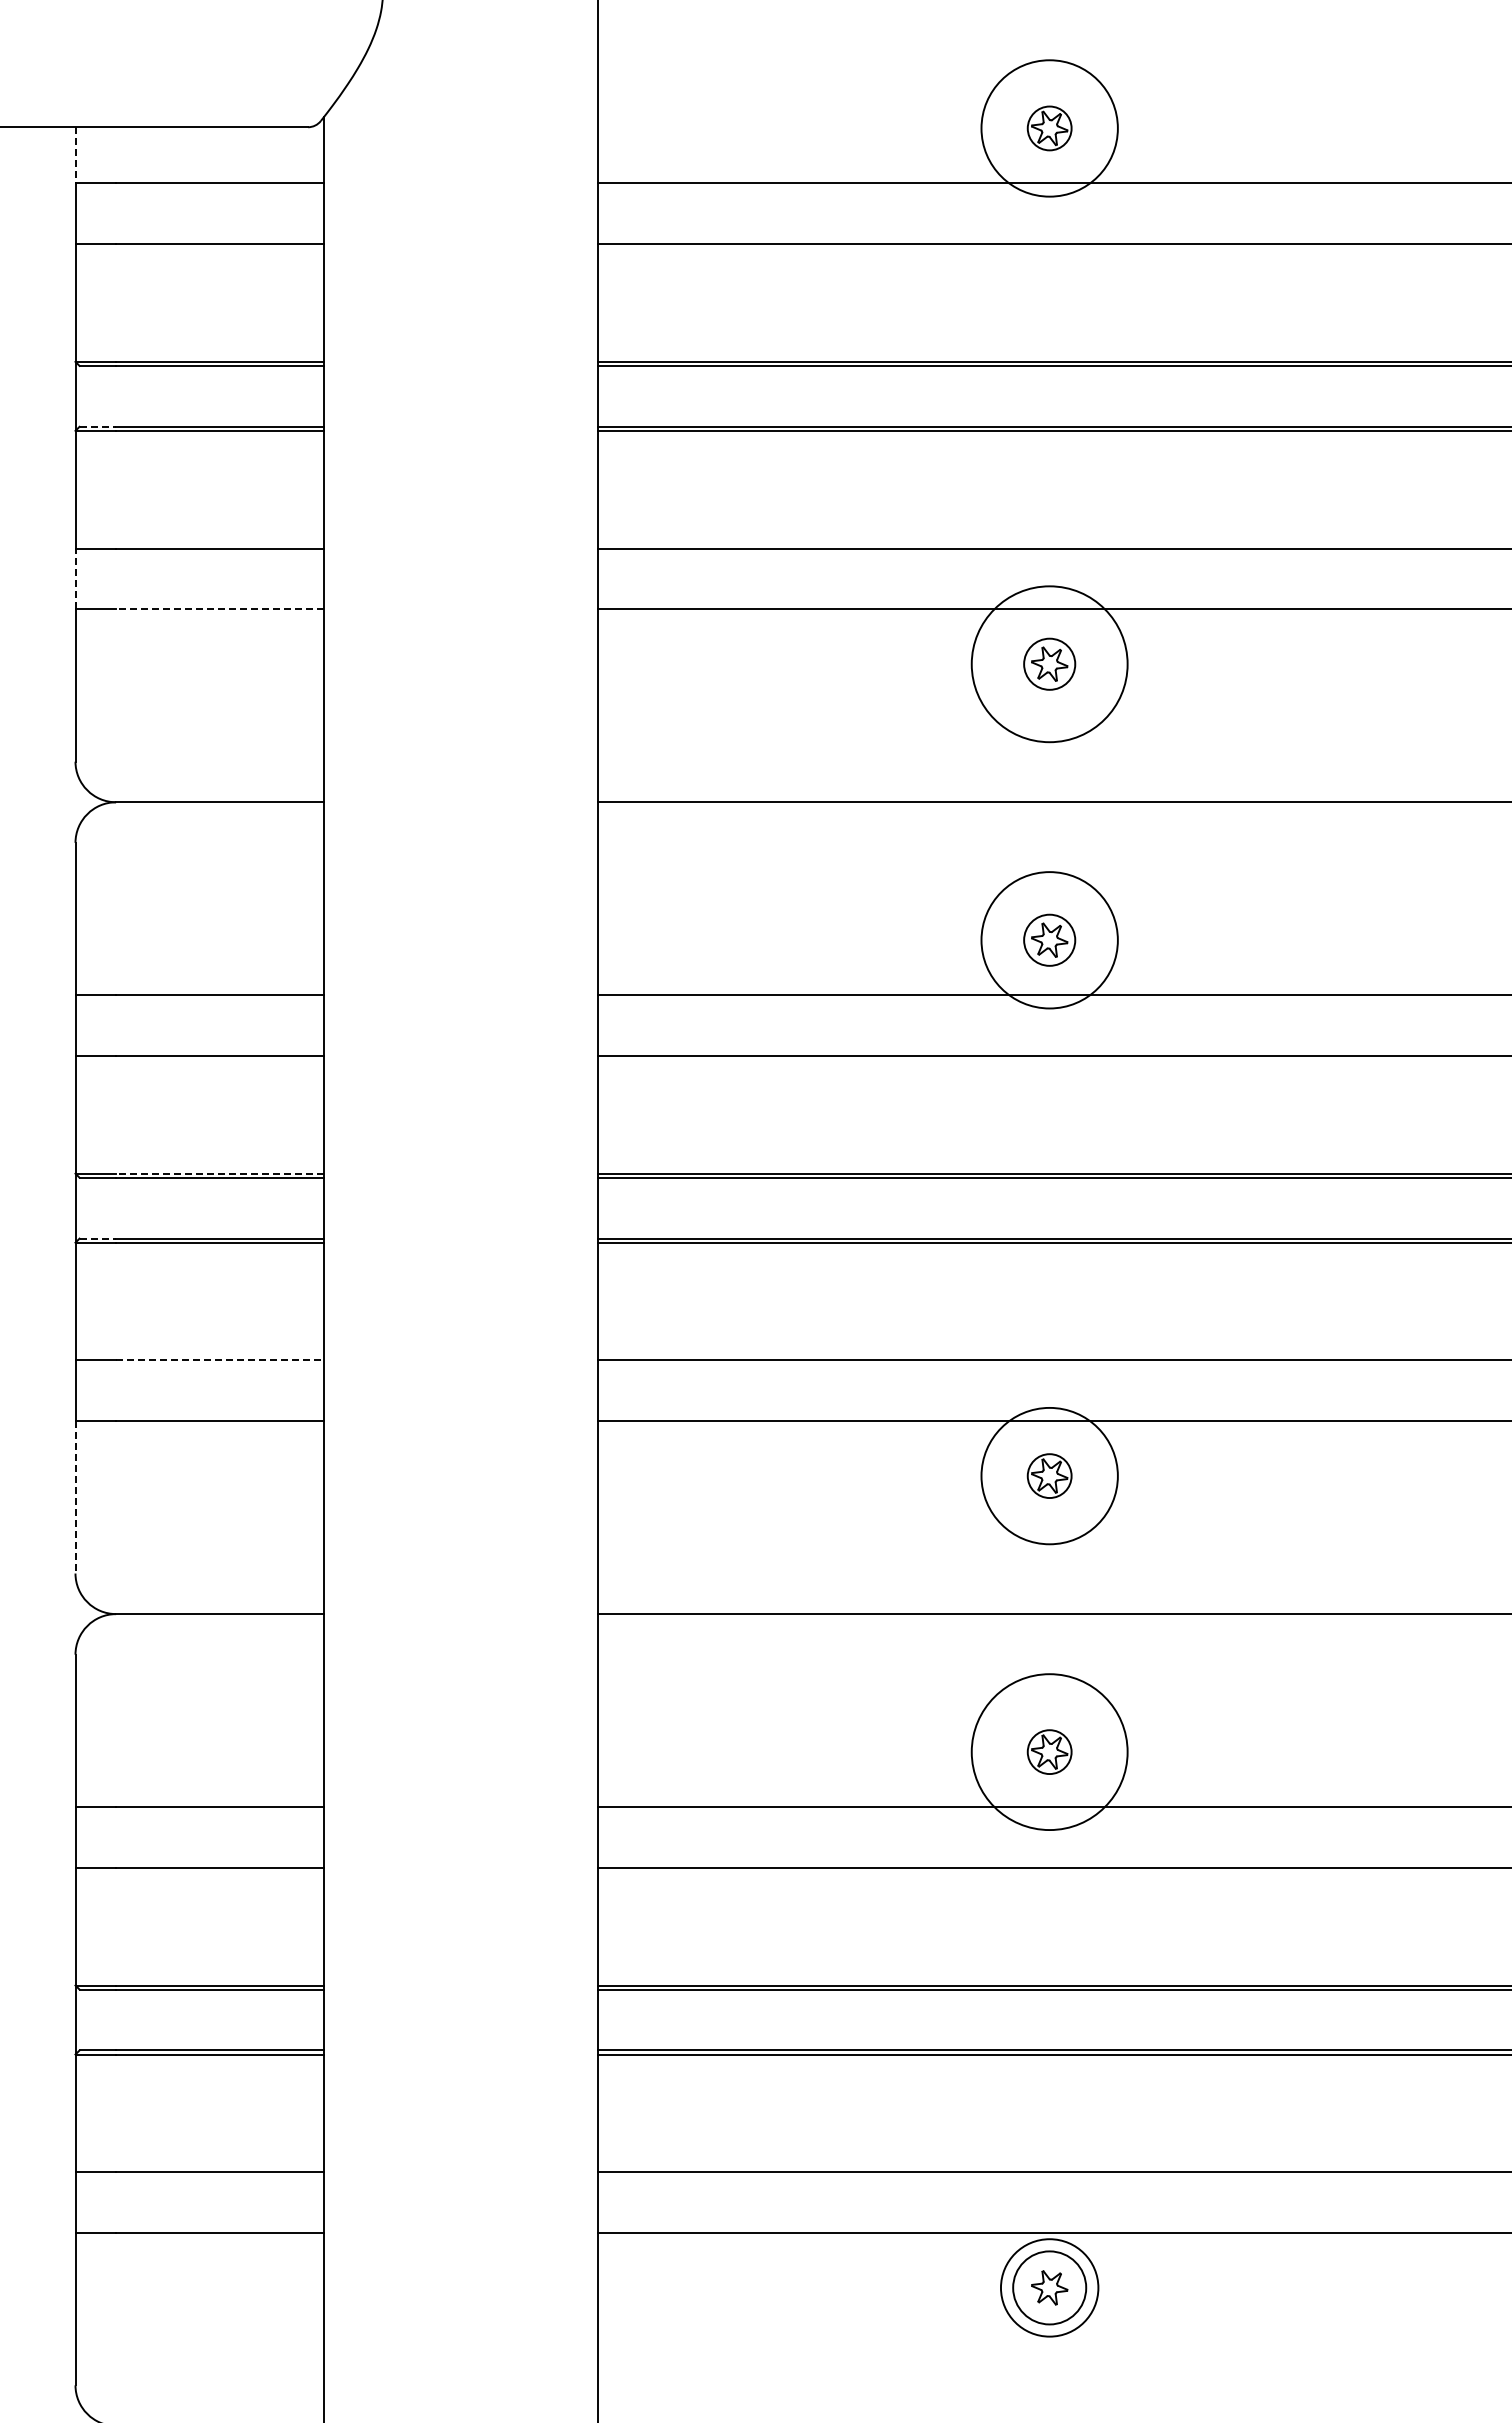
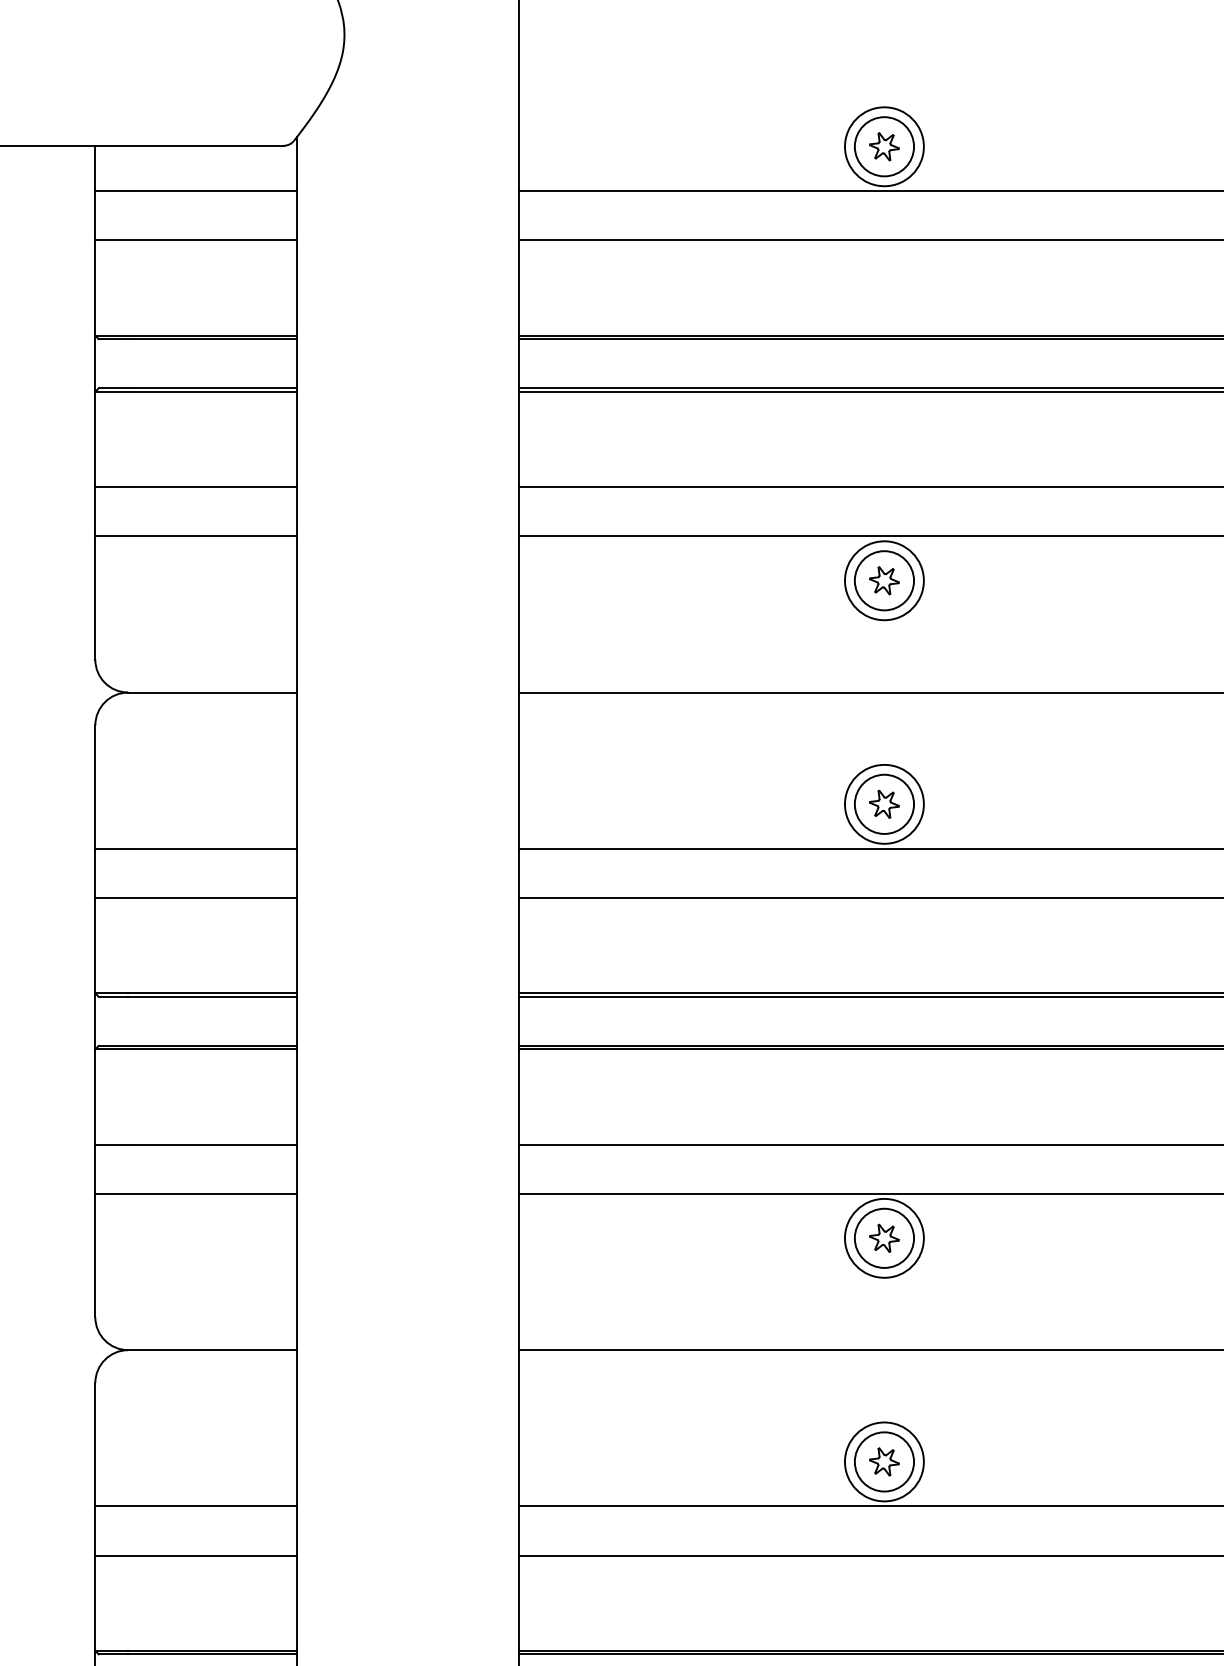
circle: (1049, 128) -> (884, 146), size x0.71
circle: (1049, 128) -> (884, 146), size x1.67
line: (75, 155) -> (95, 168), dashed -> solid
line: (98, 426) -> (113, 388), dashed -> solid
line: (75, 578) -> (95, 511), dashed -> solid
line: (219, 609) -> (211, 536), dashed -> solid
circle: (1049, 663) -> (884, 580), size x0.62
circle: (1049, 663) -> (884, 580), size x1.43
circle: (1049, 939) -> (884, 803), size x1.43
circle: (1049, 940) -> (884, 804), size x0.71
line: (219, 1173) -> (211, 993), dashed -> solid
line: (98, 1238) -> (113, 1045), dashed -> solid
line: (220, 1360) -> (212, 1144), dashed -> solid
circle: (1049, 1475) -> (884, 1237), size x0.71
circle: (1049, 1475) -> (884, 1237), size x1.67
line: (75, 1497) -> (95, 1255), dashed -> solid
circle: (1049, 1751) -> (884, 1461), size x0.62
circle: (1049, 1751) -> (884, 1461), size x1.67

